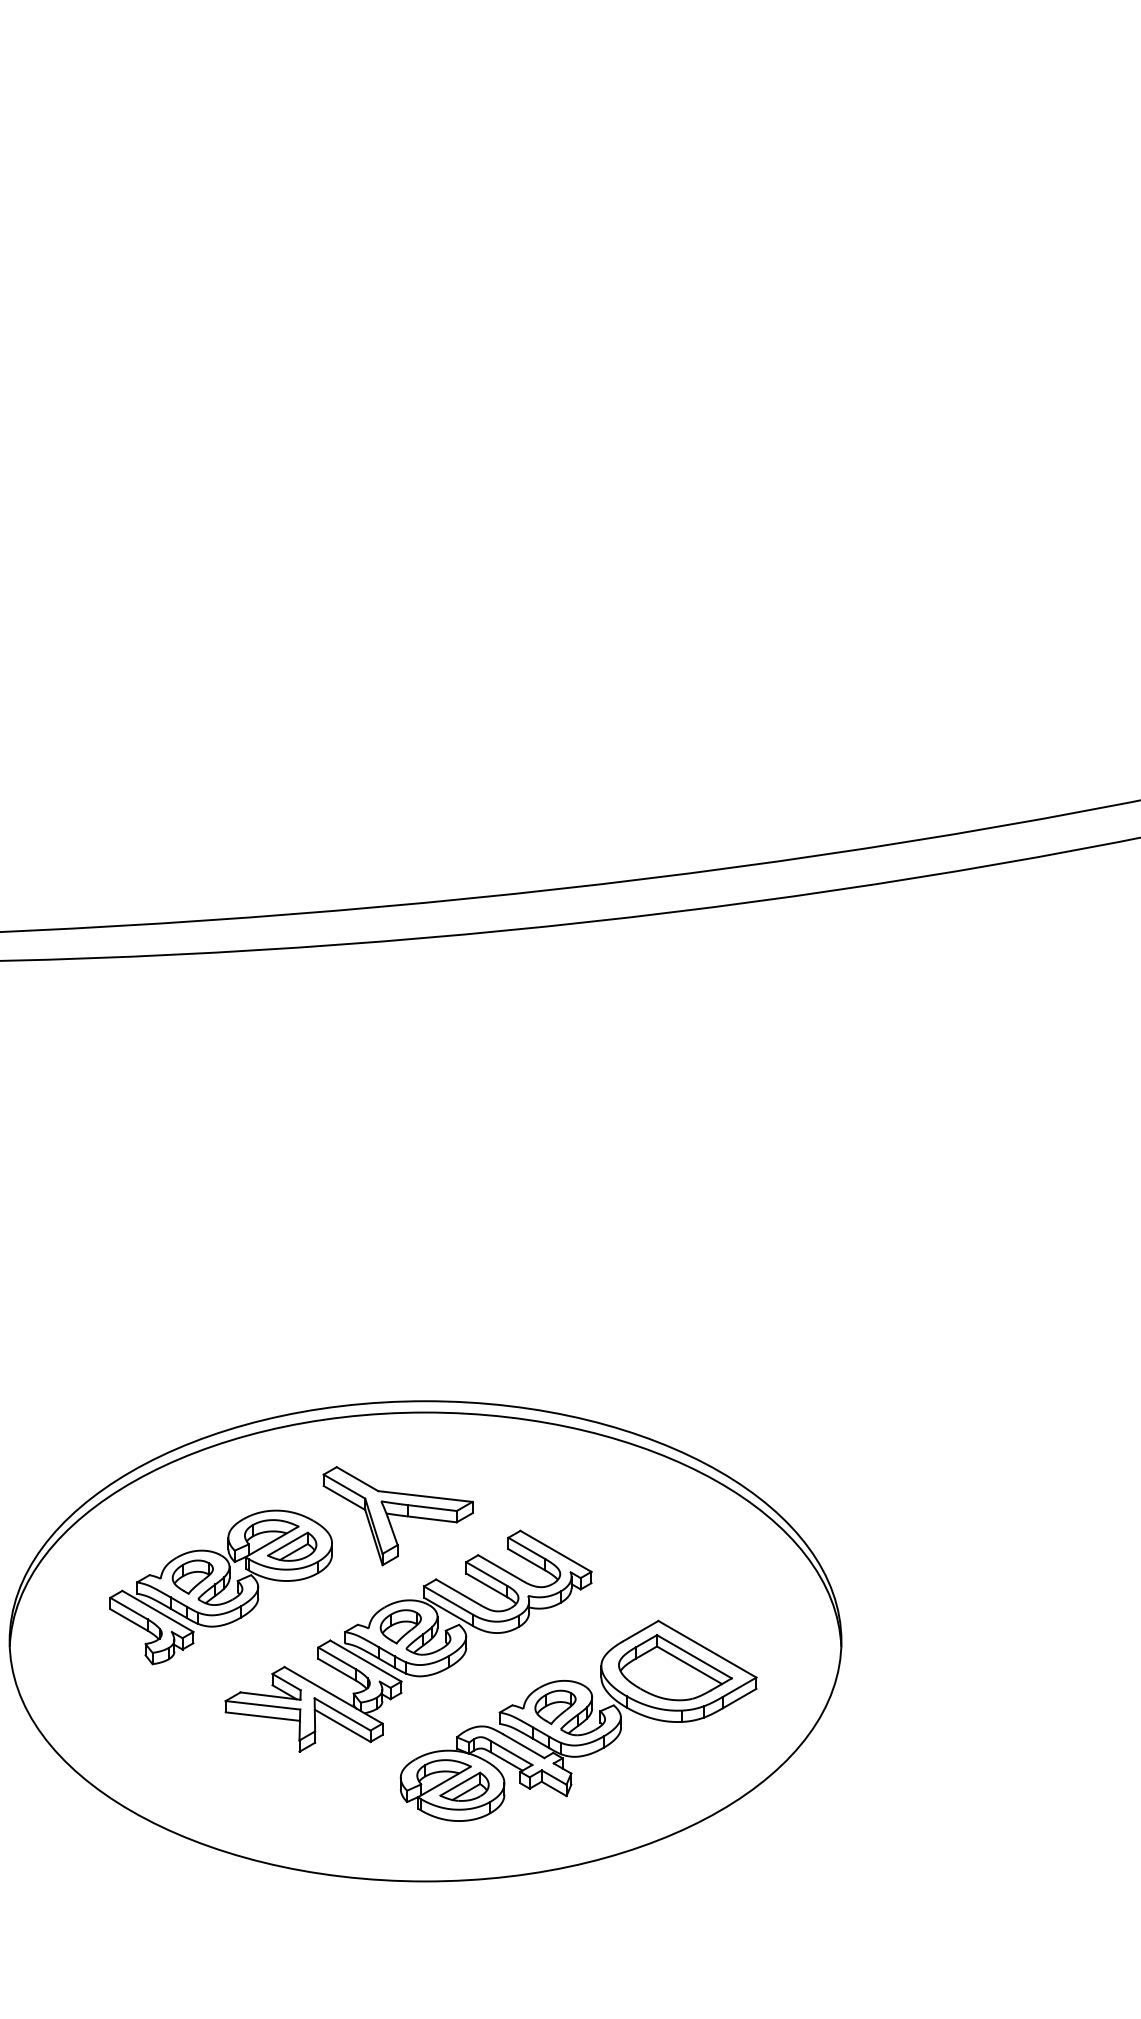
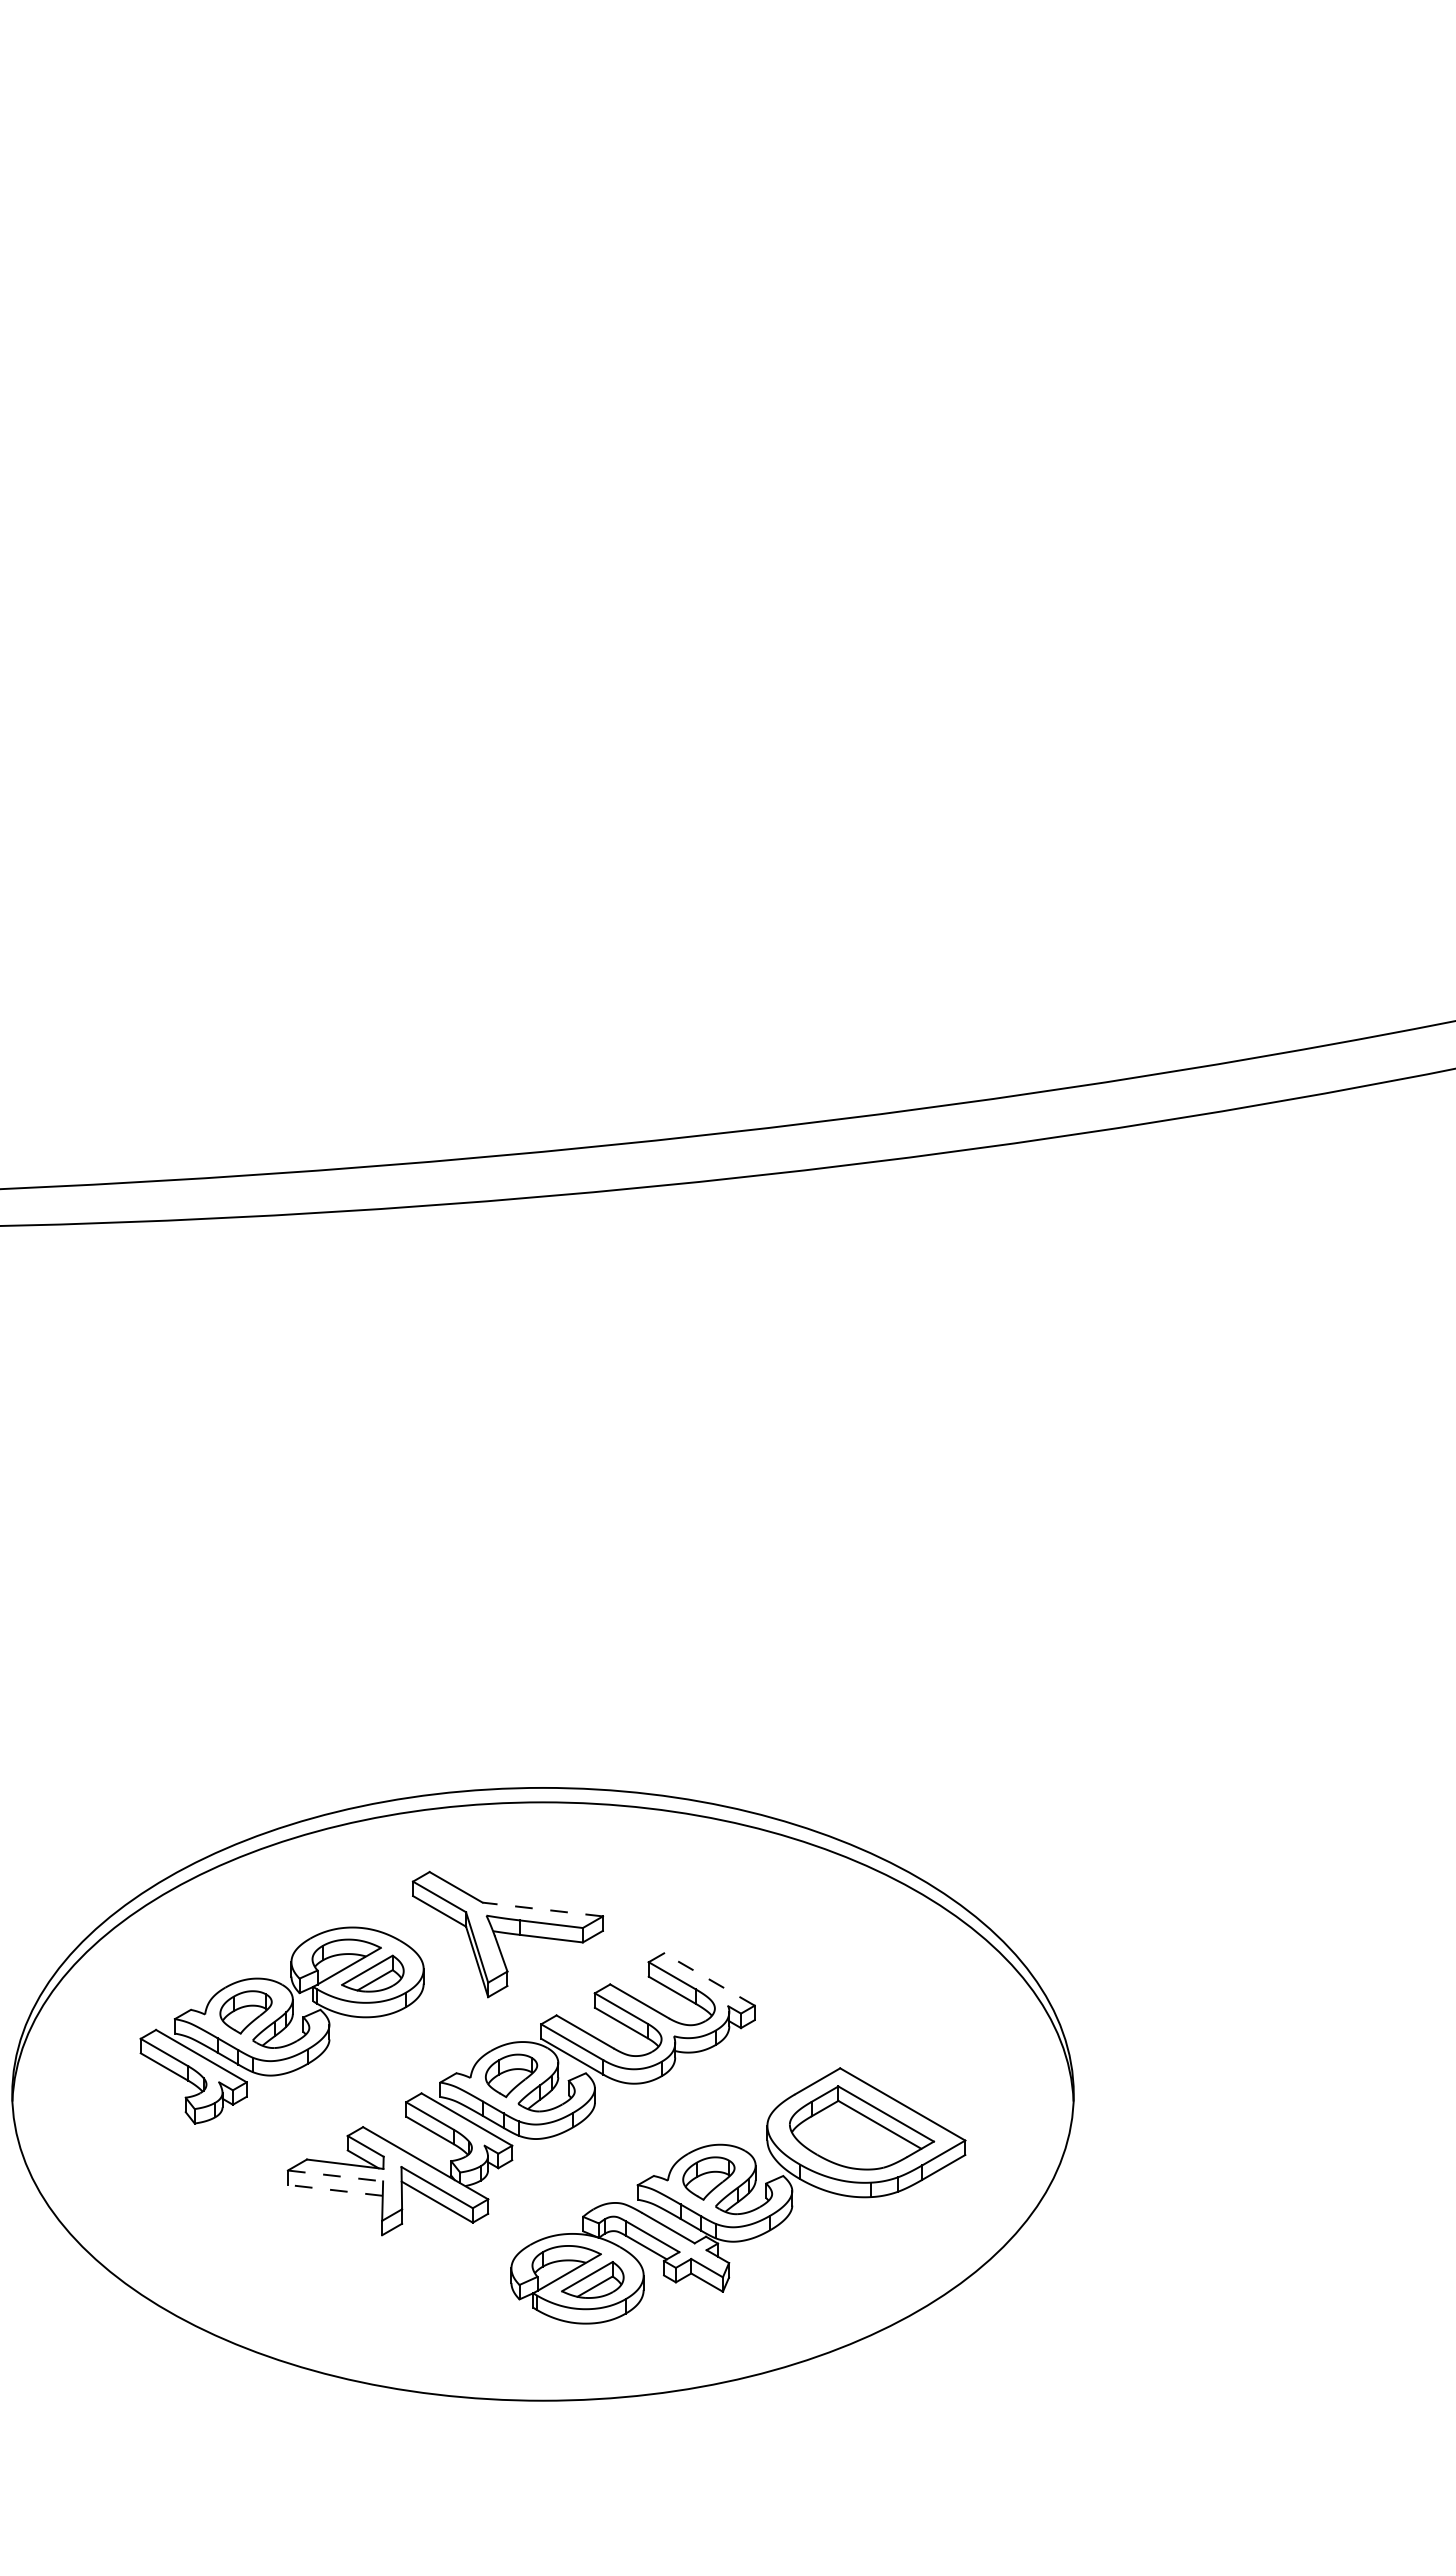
line: (425, 1496) -> (542, 1909), solid -> dashed
line: (556, 1551) -> (709, 1979), solid -> dashed
line: (262, 1704) -> (335, 2175), solid -> dashed
line: (262, 1716) -> (335, 2190), solid -> dashed

